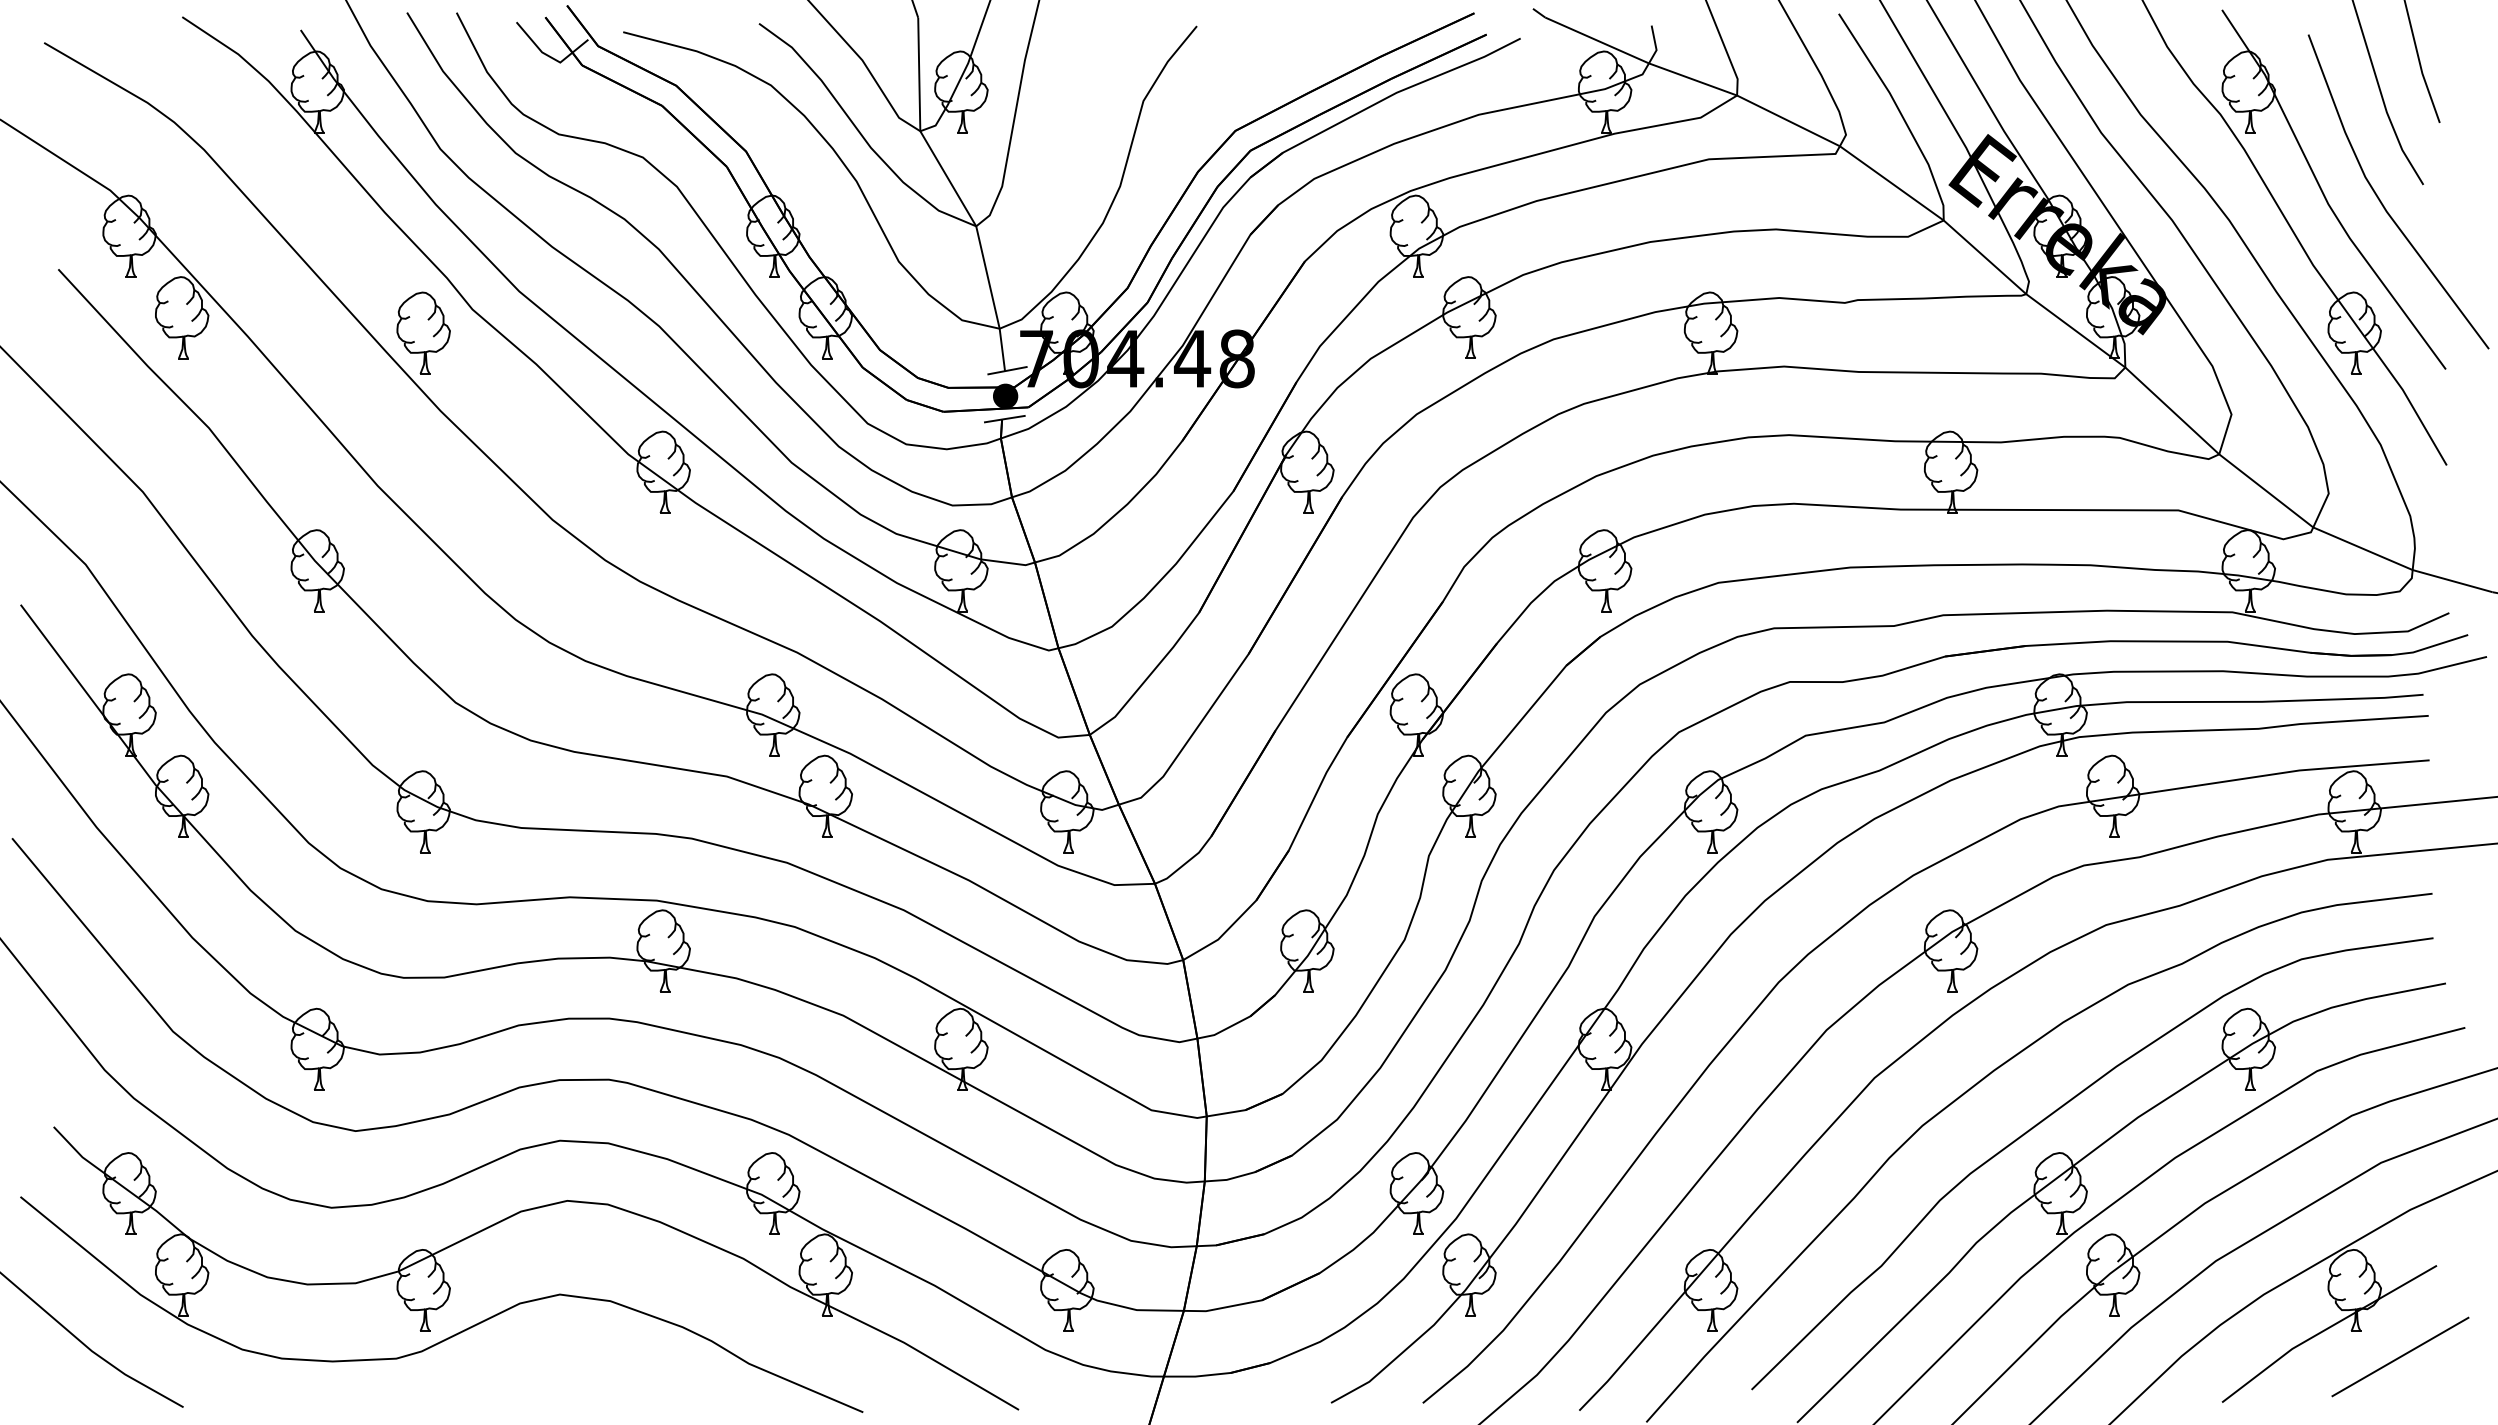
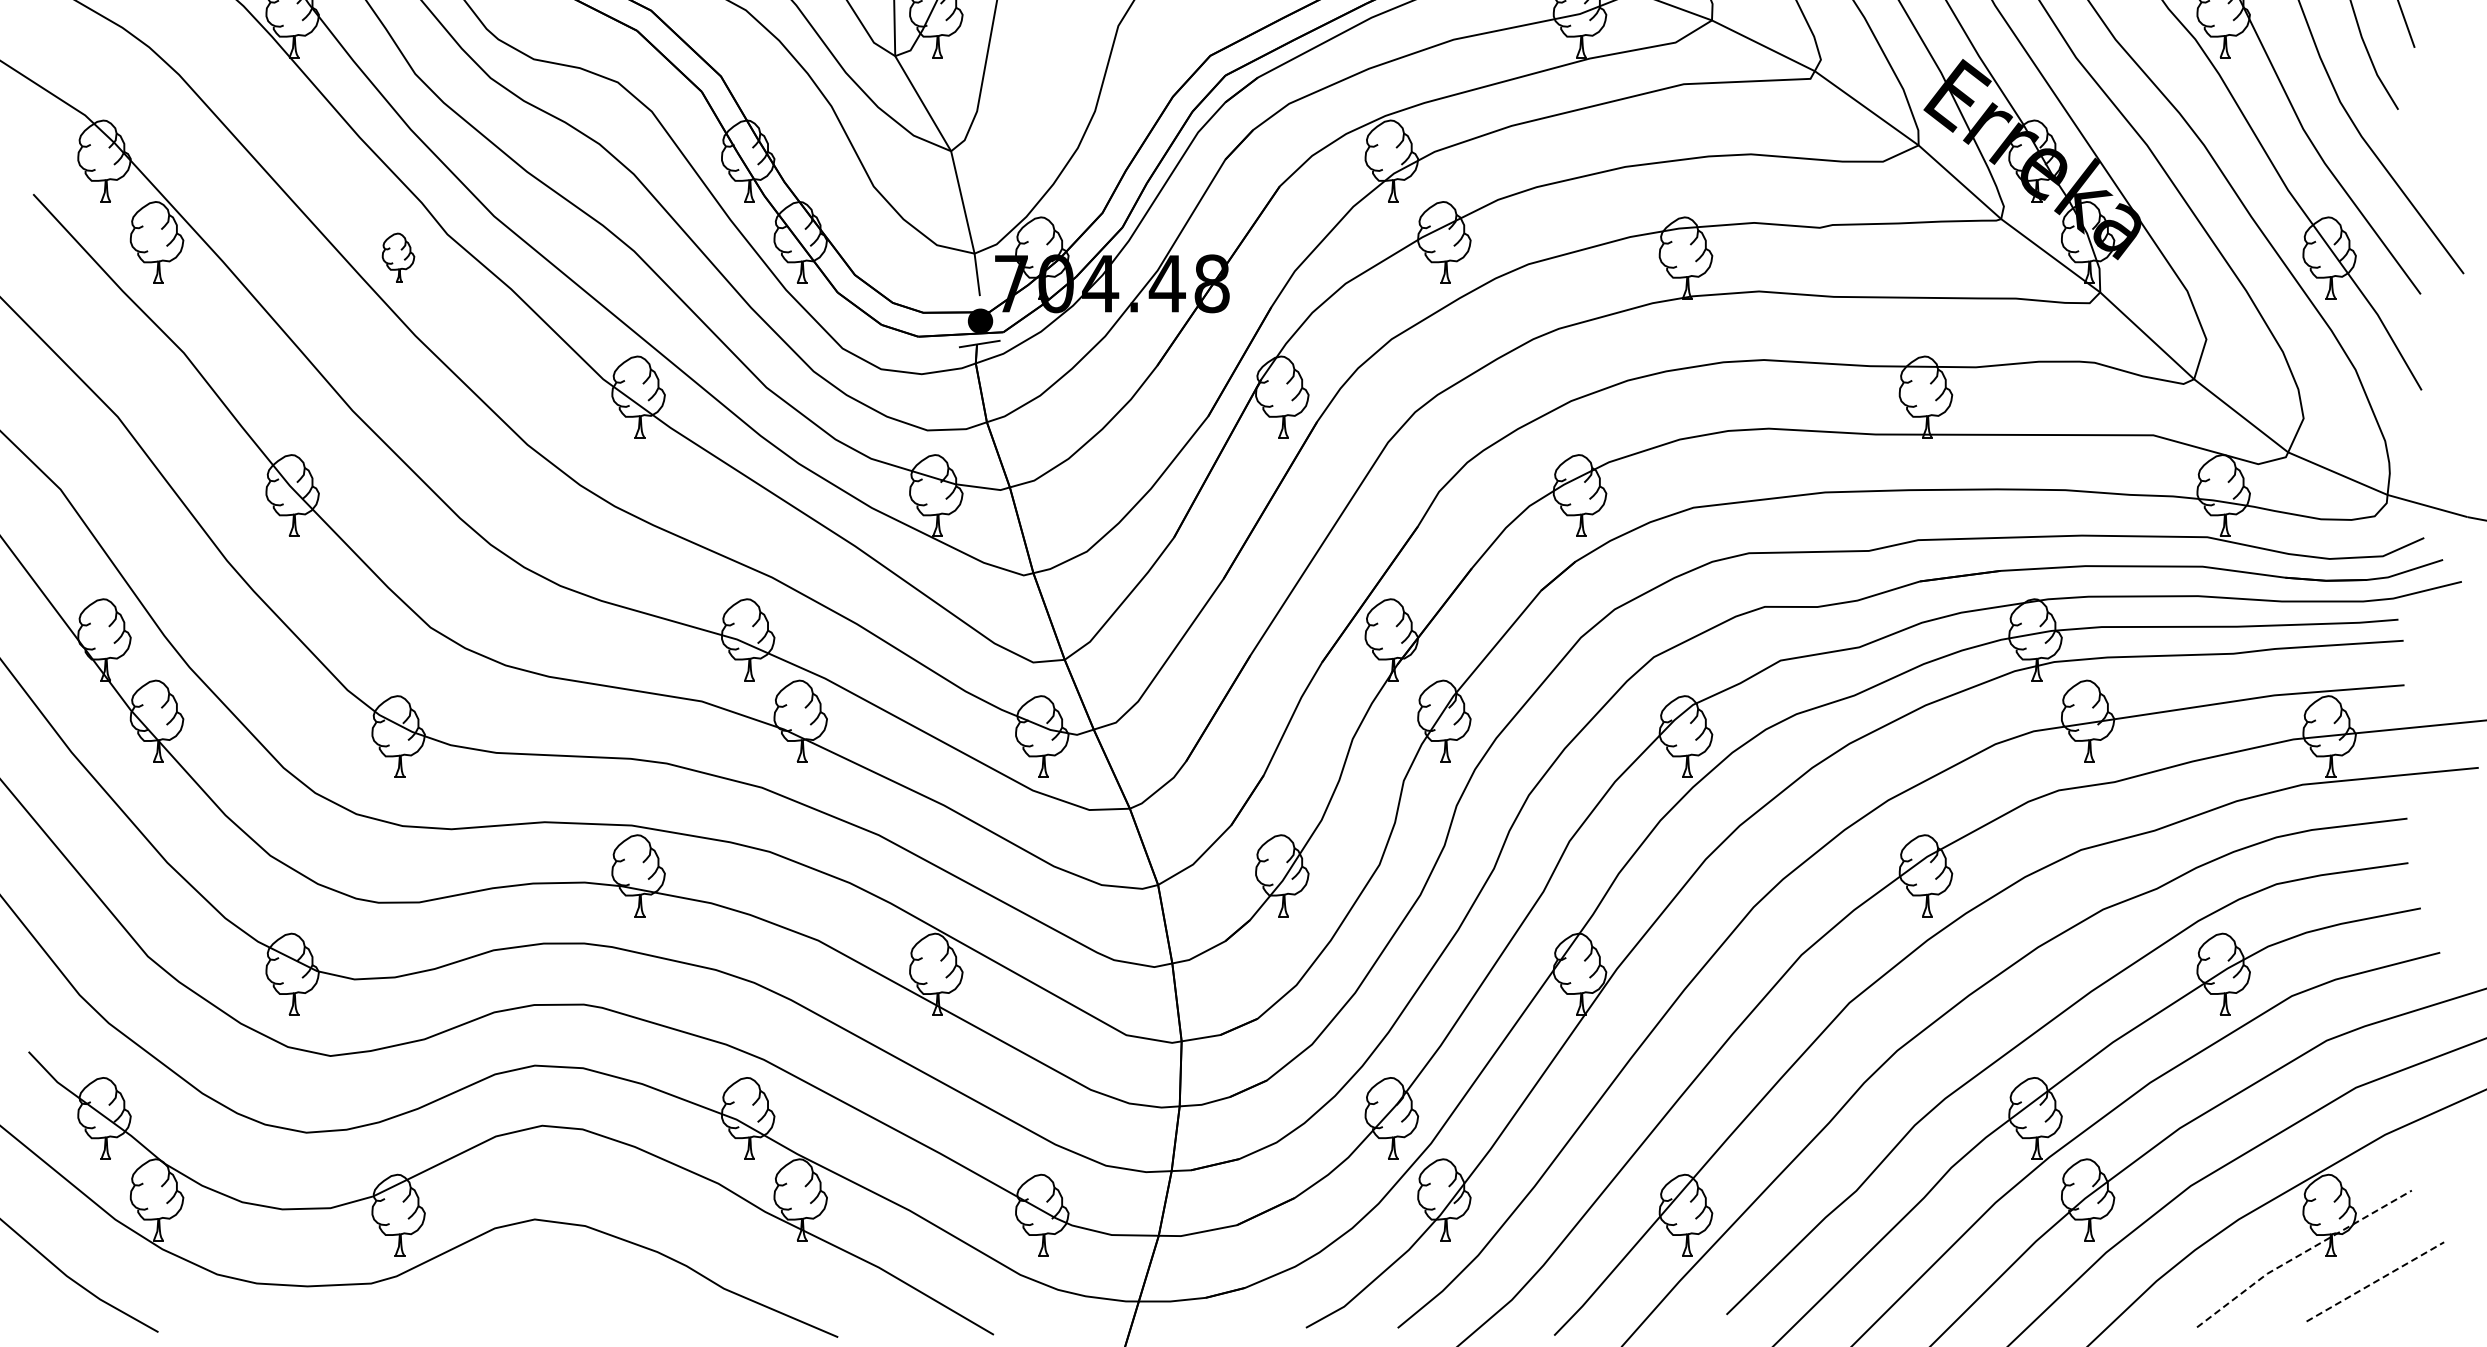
part: (423, 332) -> (398, 257), size x0.6
line: (1007, 370) -> (982, 295), removed
line: (2326, 1329) -> (2301, 1254), solid -> dashed
line: (2400, 1356) -> (2375, 1281), solid -> dashed

